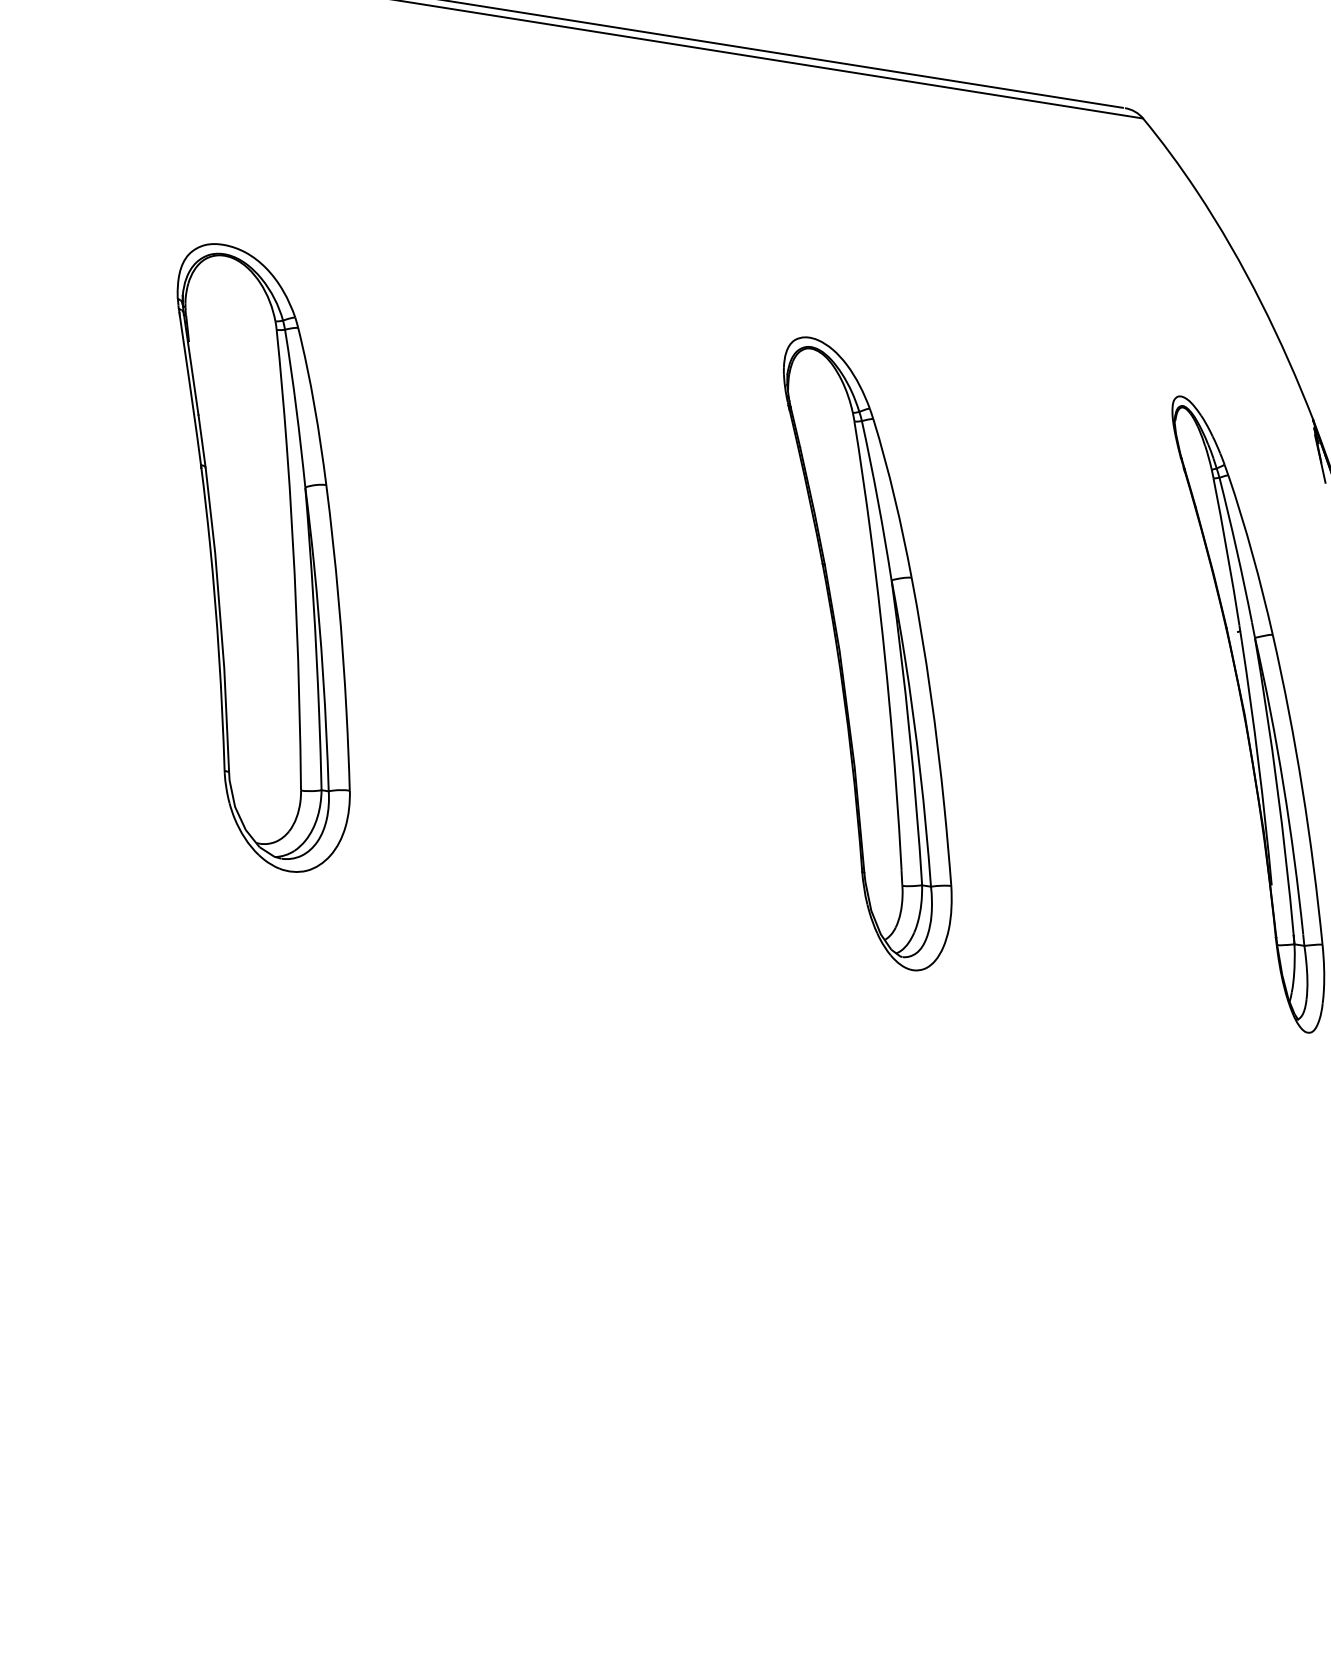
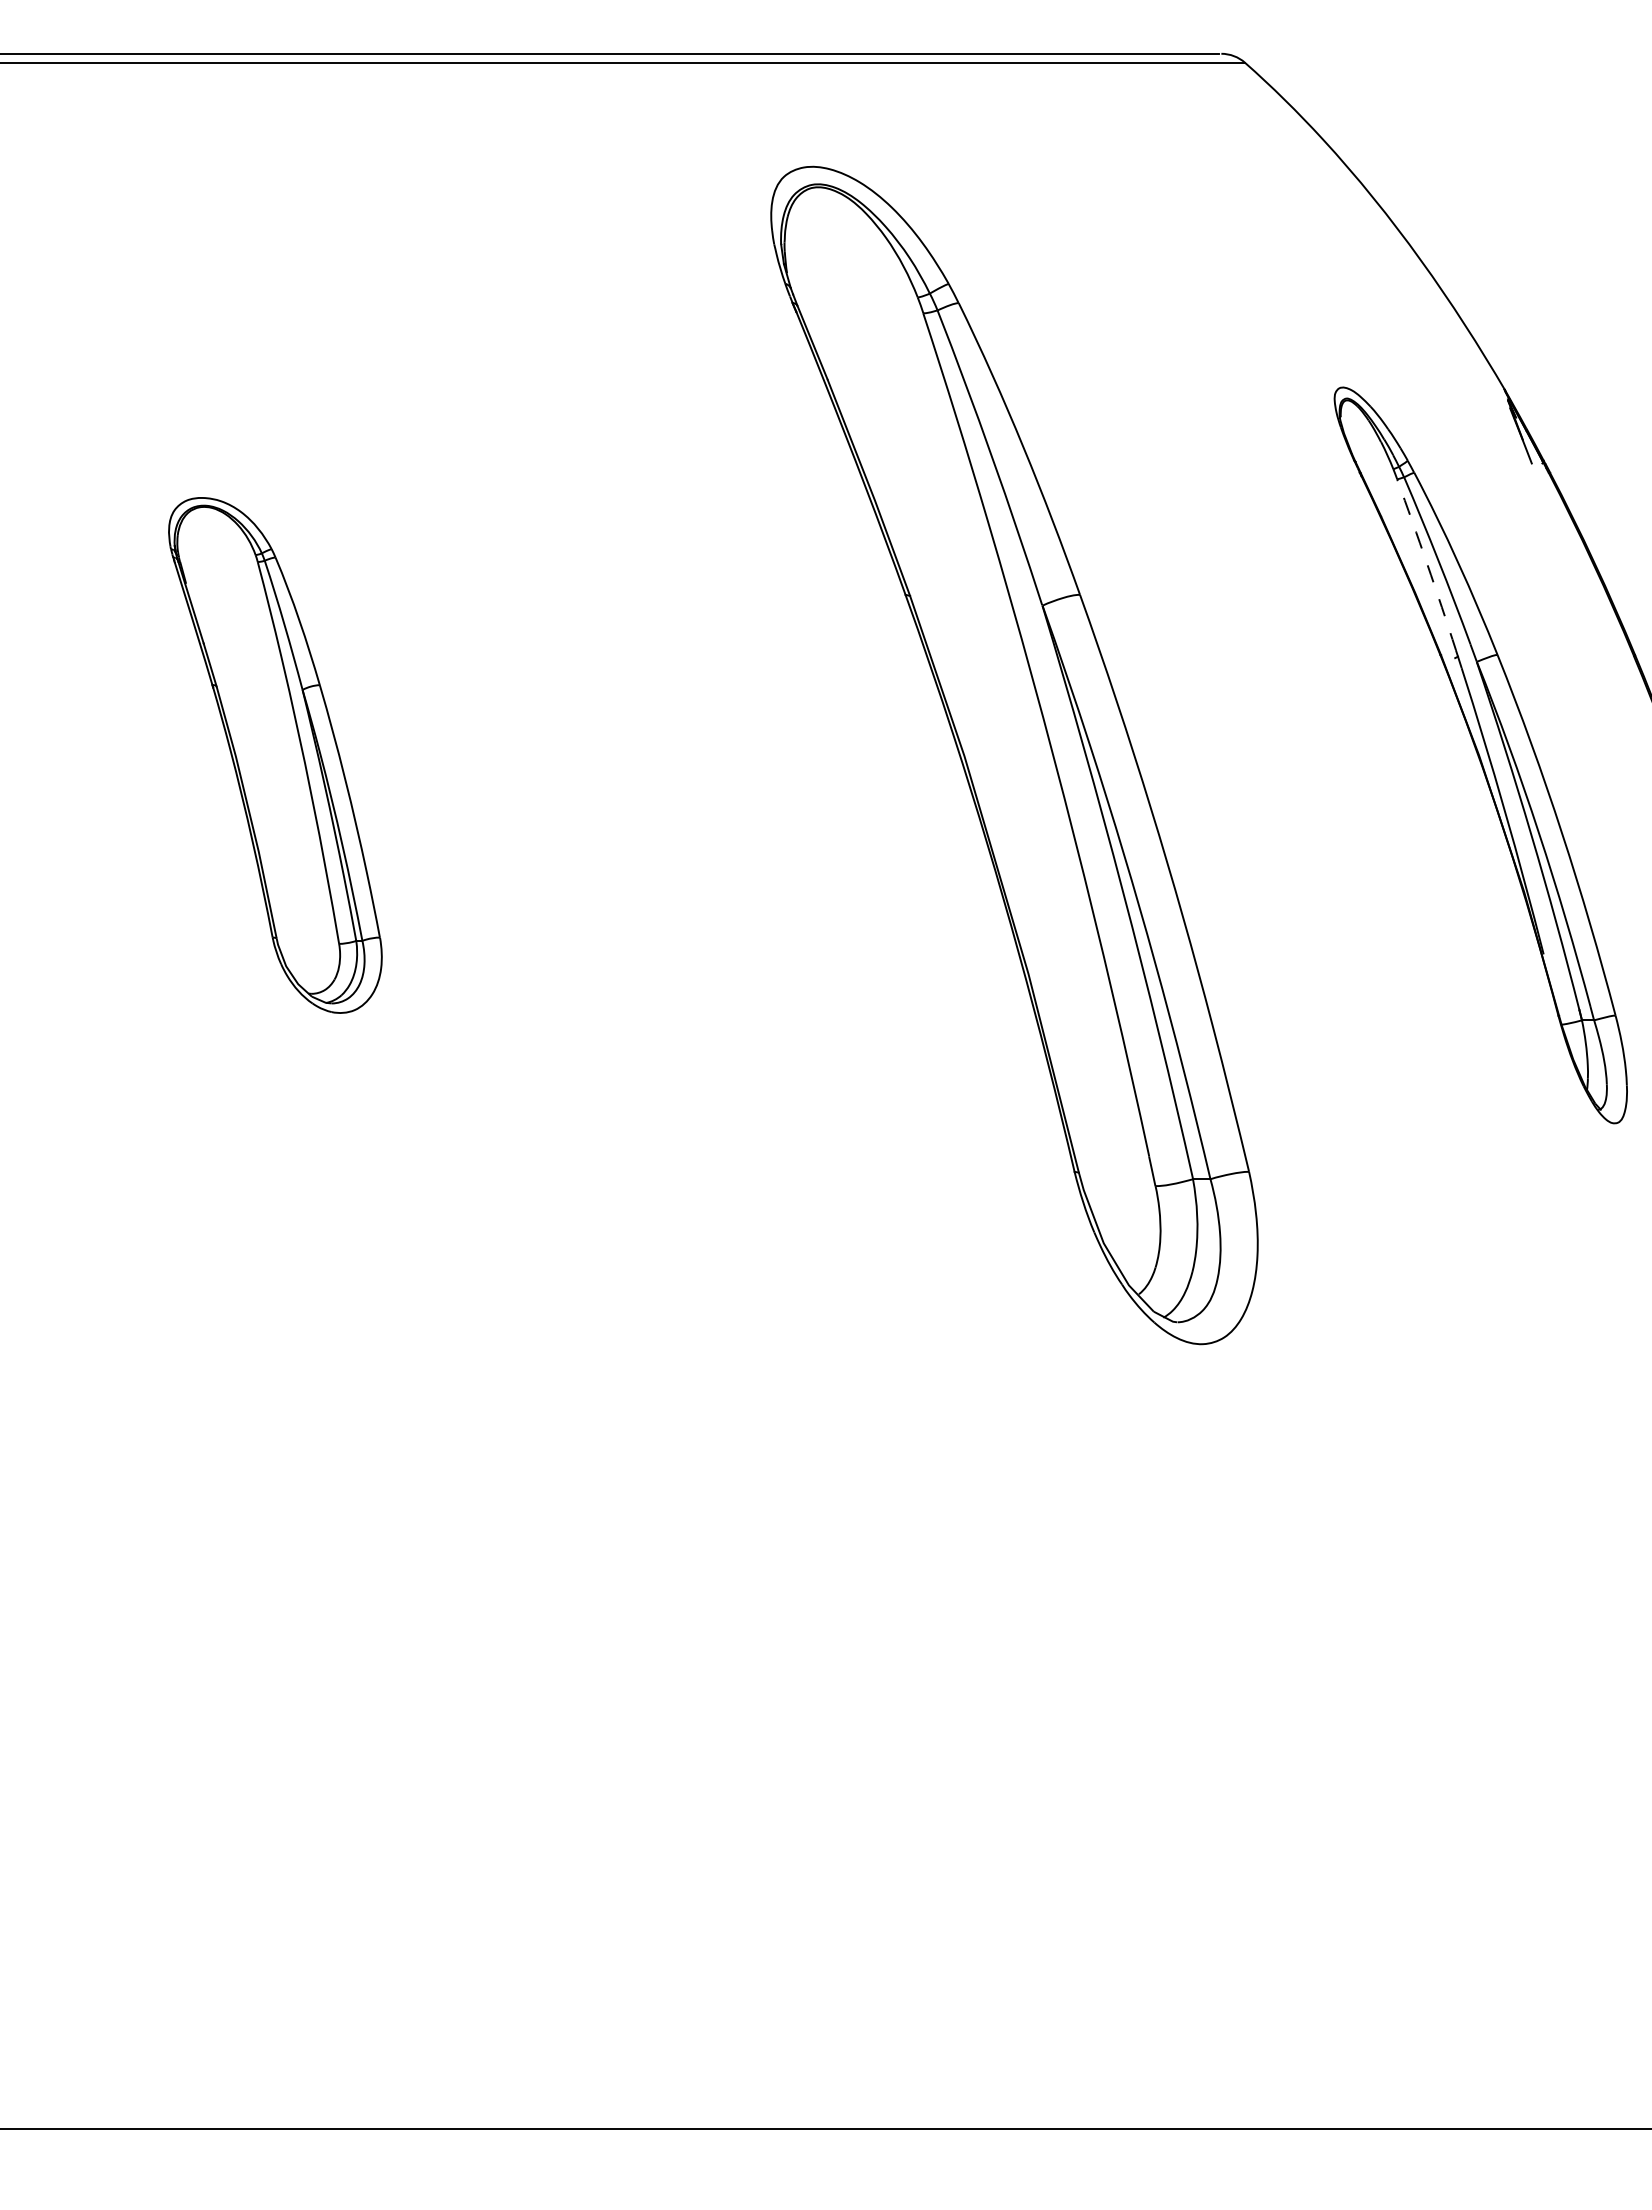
arc: (1227, 551) -> (1427, 564), solid -> dashed
part: (261, 558) -> (275, 755), size x0.7
part: (865, 654) -> (1014, 755), size x1.6

